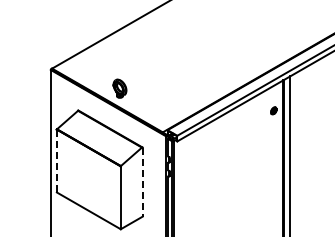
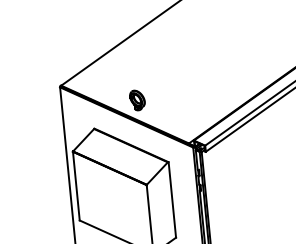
line: (56, 161) -> (75, 186), dashed -> solid
line: (142, 182) -> (172, 200), dashed -> solid

